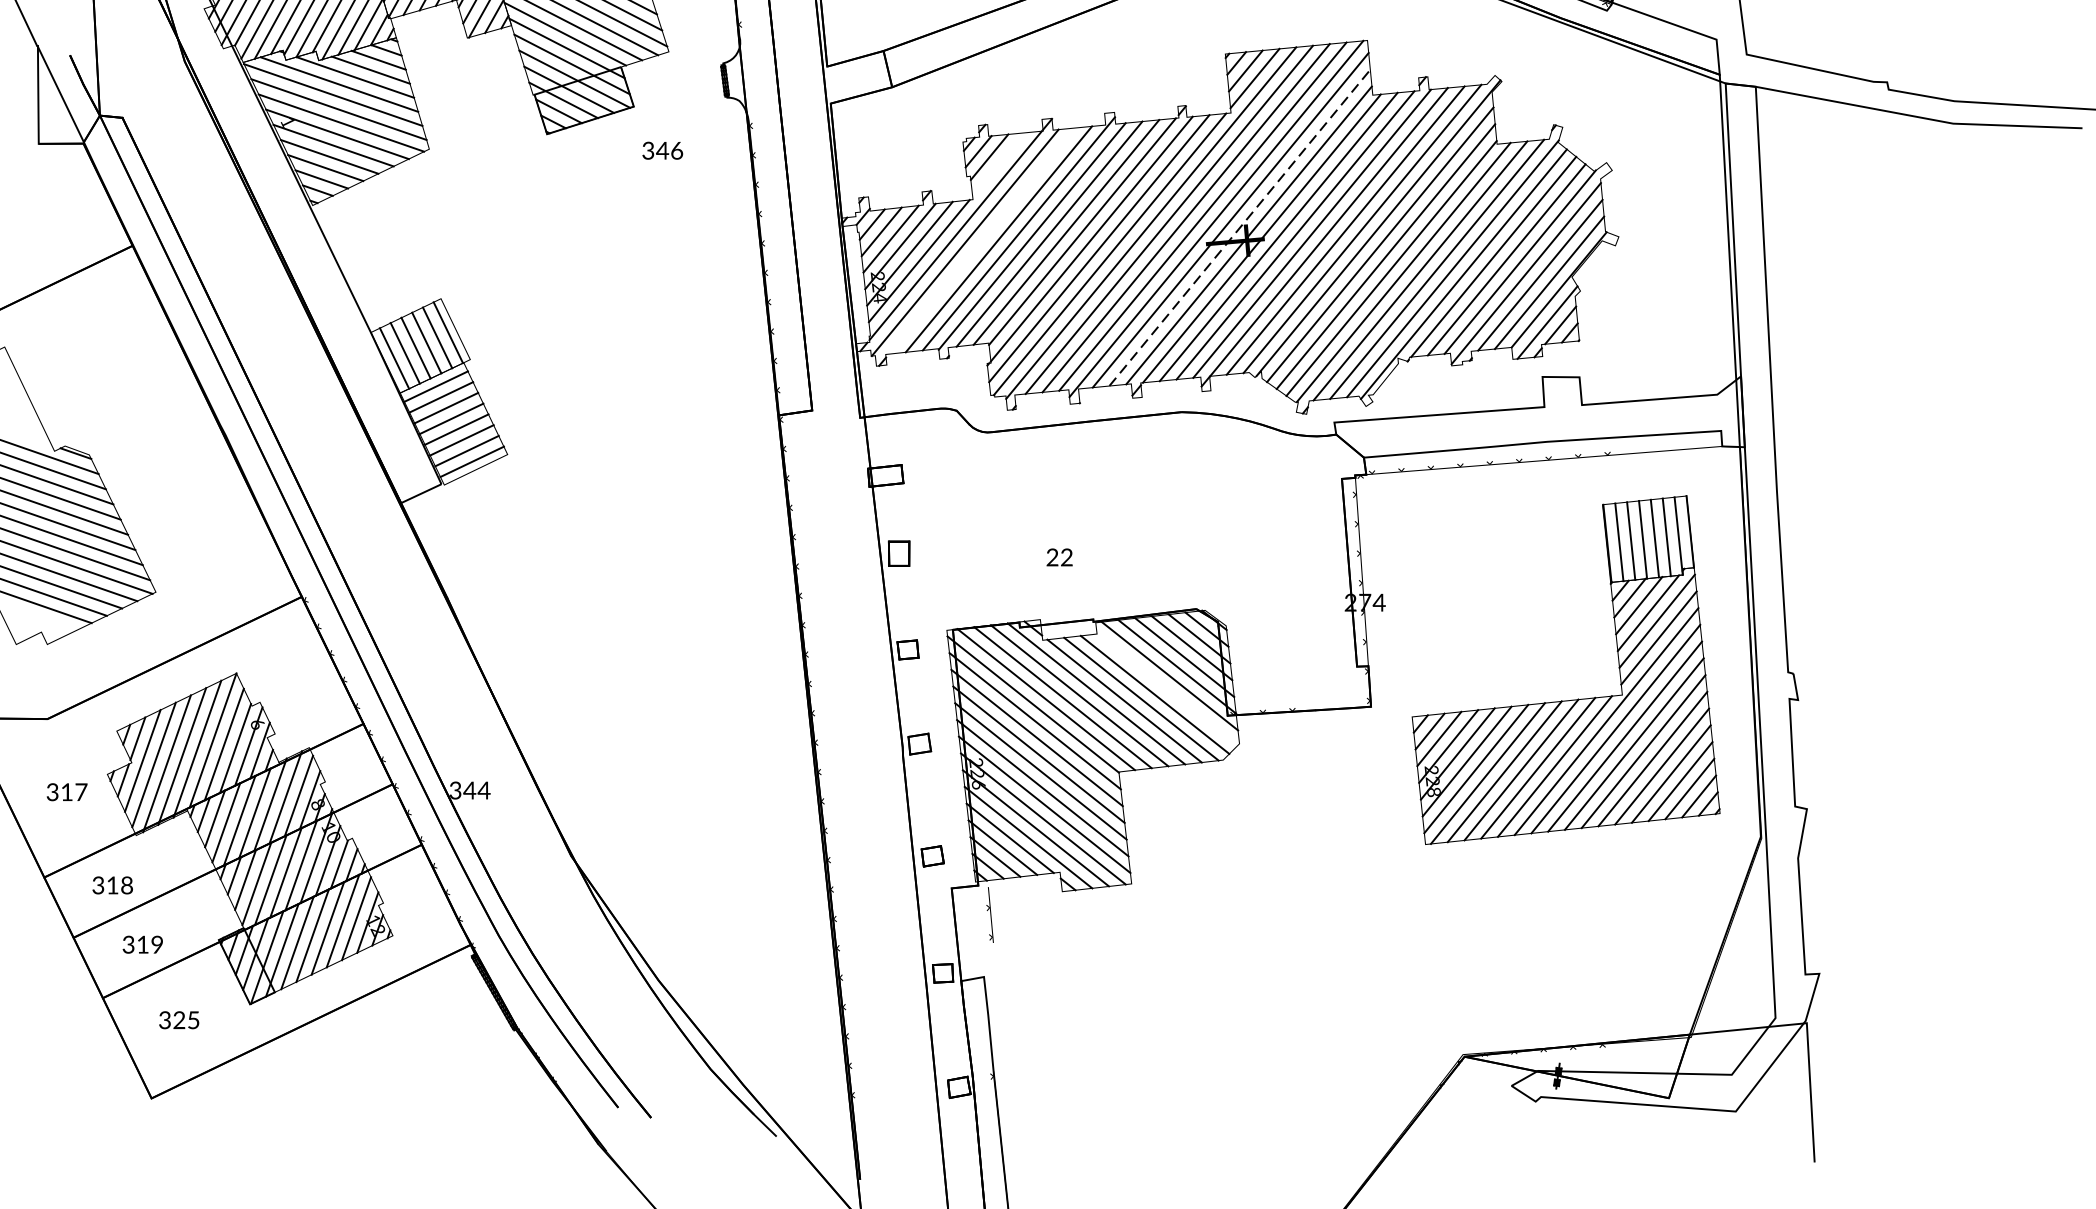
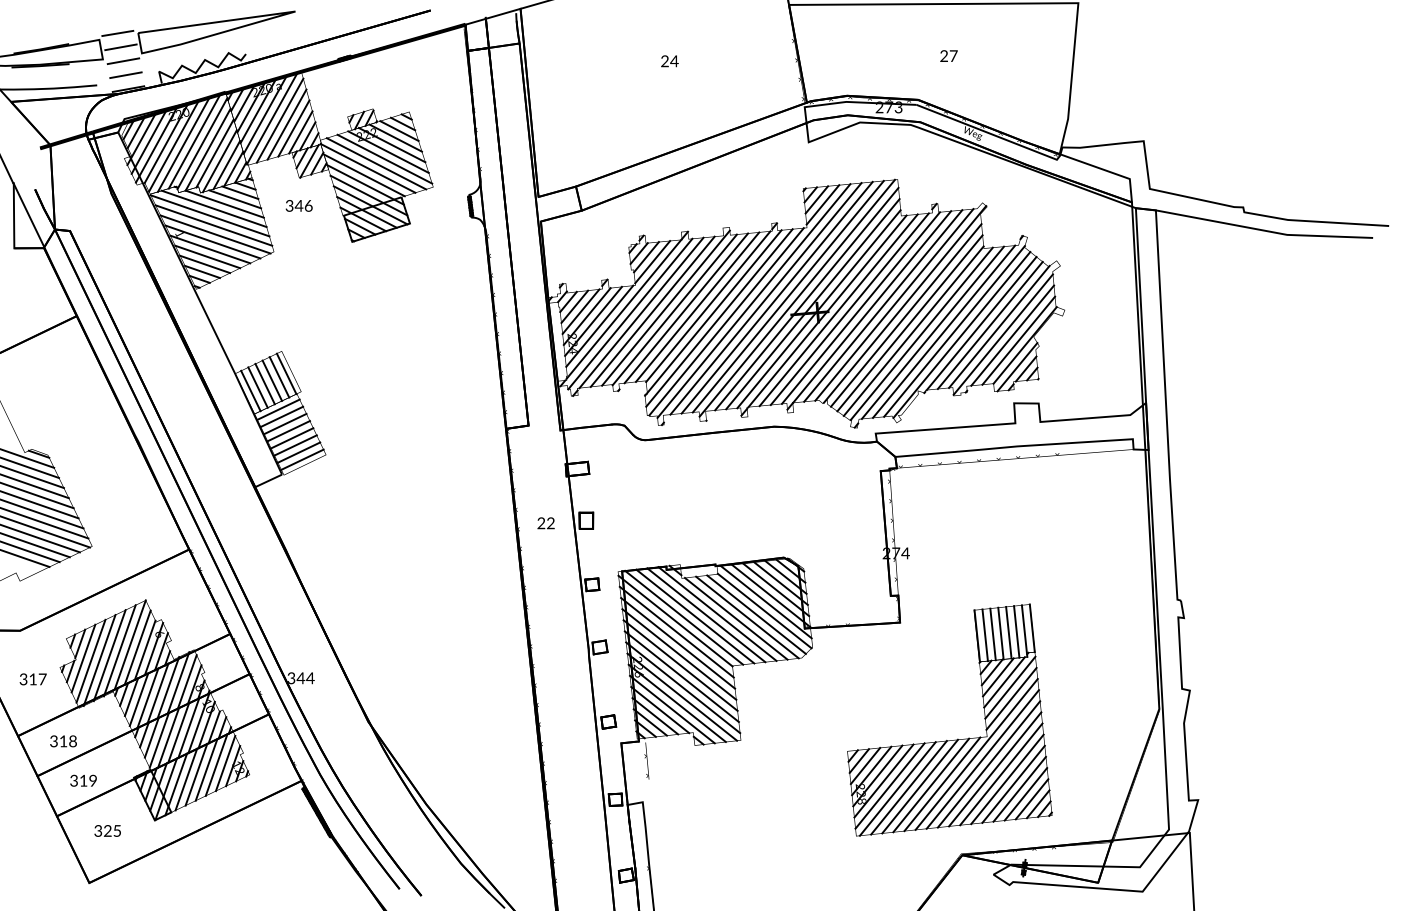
text: (661, 150) -> (298, 205), moved
line: (998, 165) -> (652, 262), added
line: (1240, 226) -> (813, 303), dashed -> solid
line: (982, 240) -> (641, 312), added
text: (1058, 557) -> (545, 523), moved
line: (1167, 688) -> (764, 610), added
part: (1561, 699) -> (946, 739), moved

